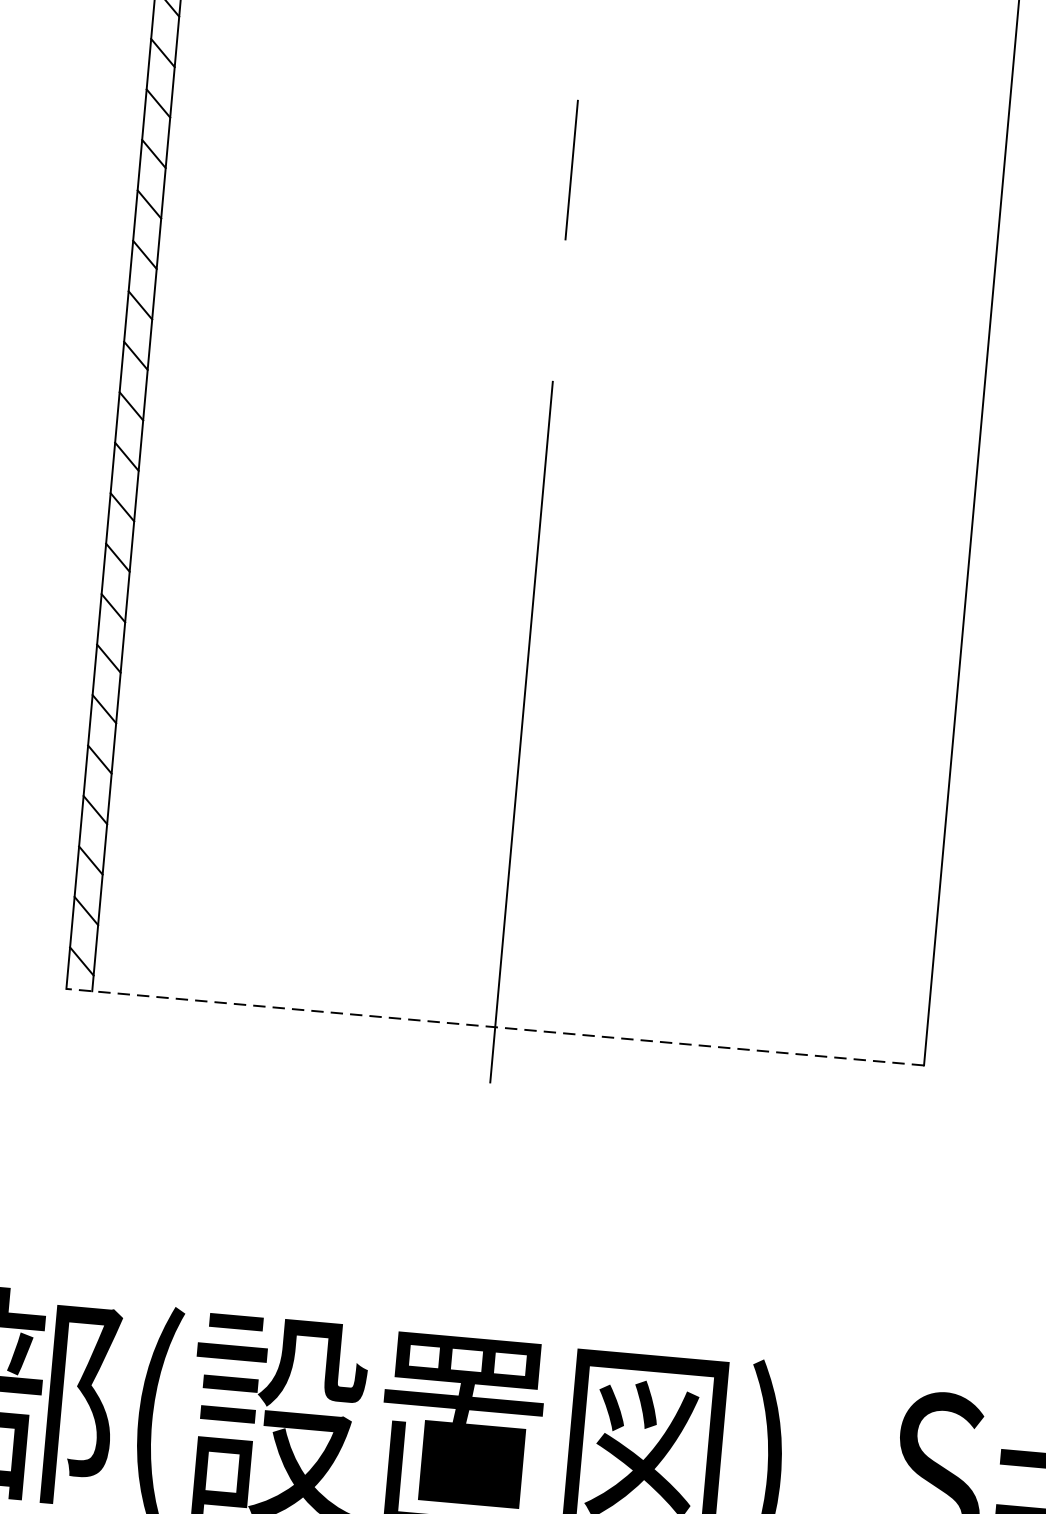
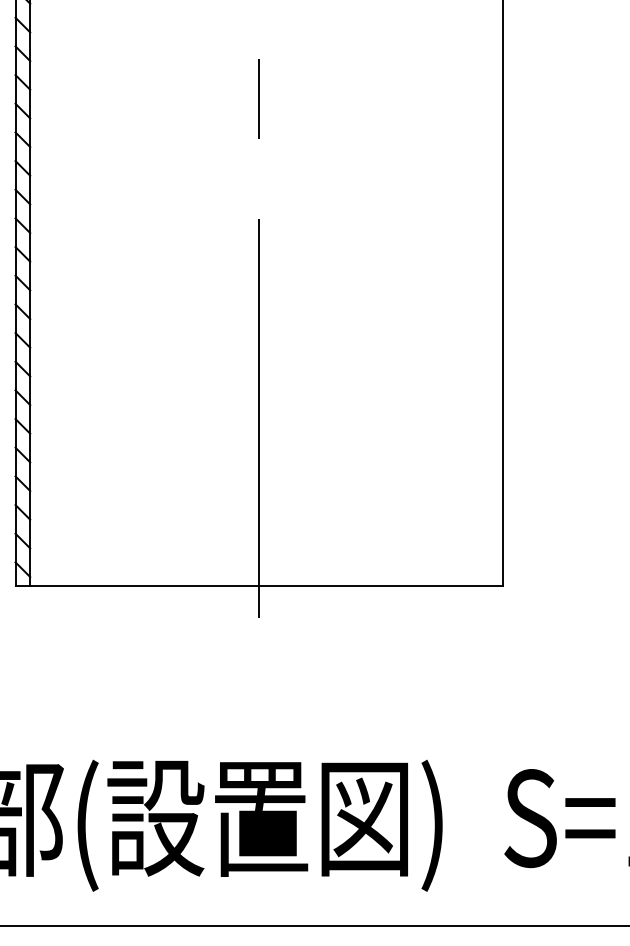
line: (496, 1026) -> (259, 585), dashed -> solid

